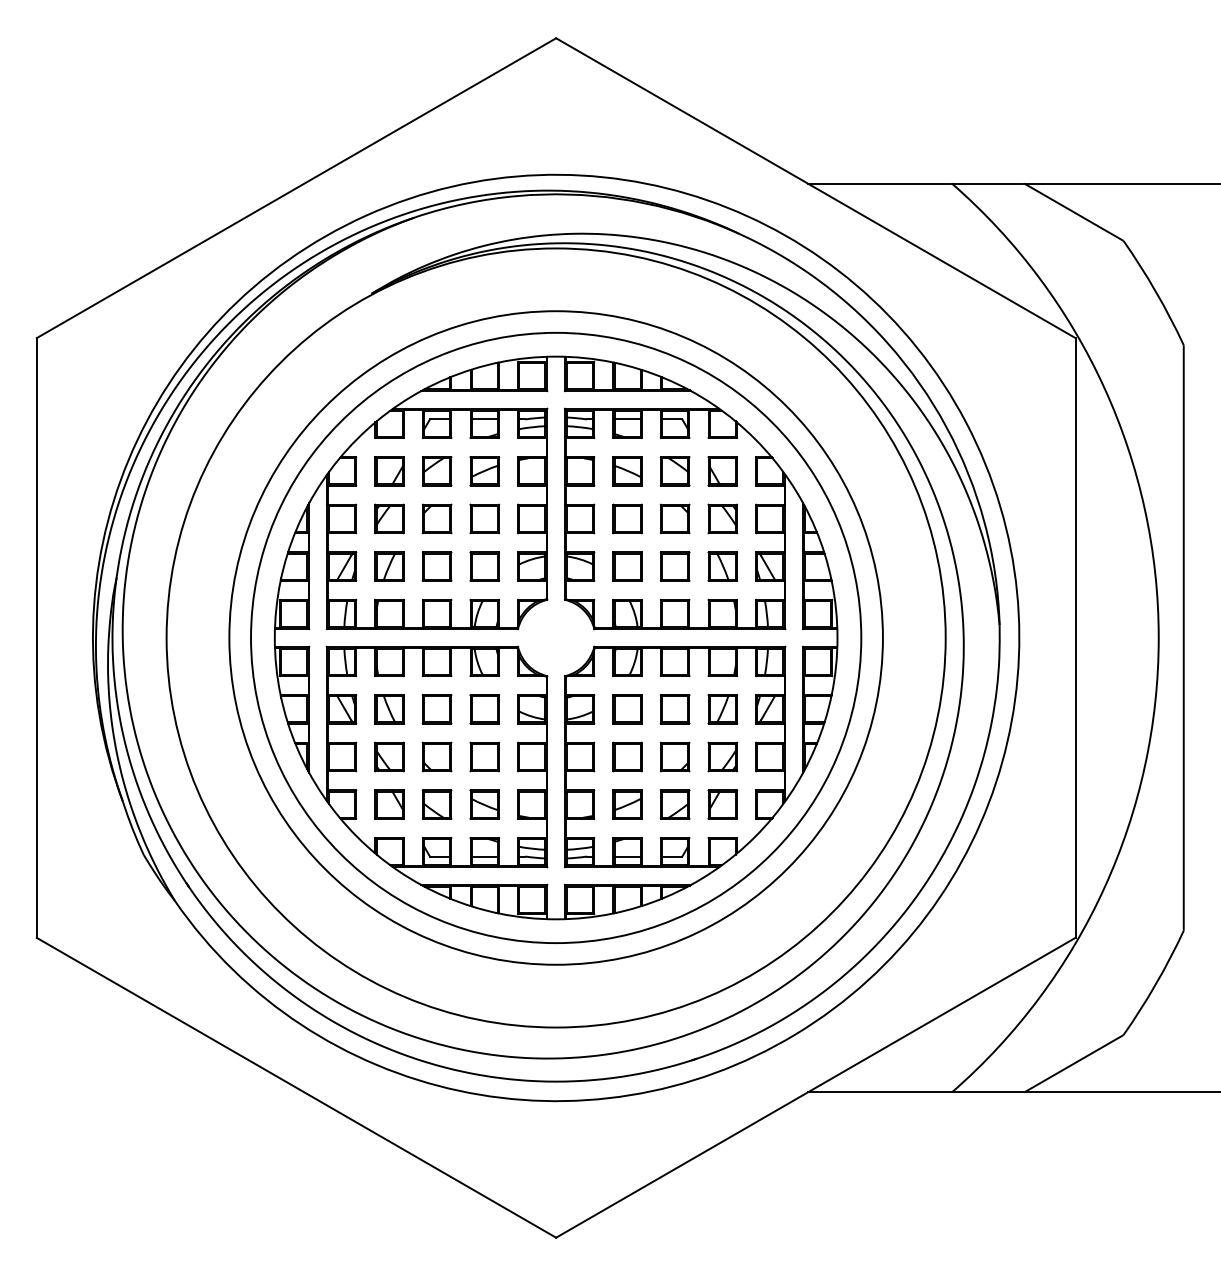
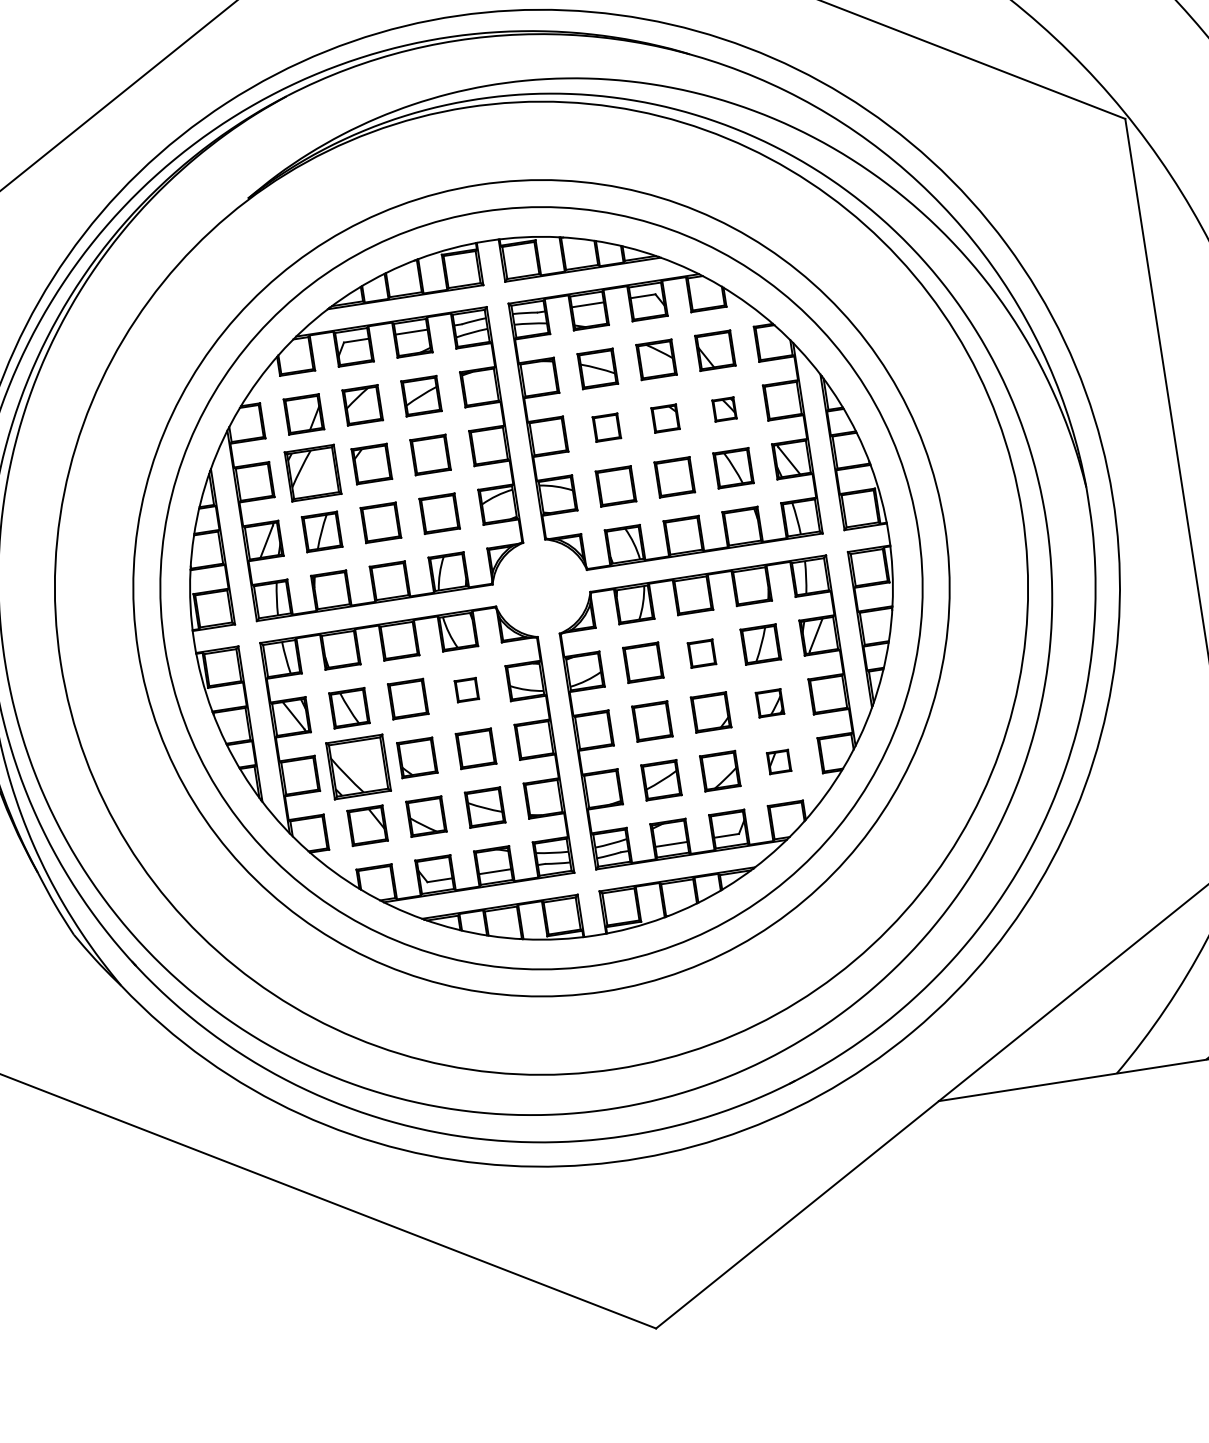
part: (389, 518) -> (312, 472), size x1.4
part: (627, 518) -> (606, 427), size x0.7
part: (674, 518) -> (664, 418), size x0.7
part: (722, 518) -> (723, 408), size x0.6
part: (484, 709) -> (466, 690), size x0.6
part: (674, 709) -> (701, 653), size x0.7
part: (389, 756) -> (358, 766), size x1.6
part: (722, 756) -> (769, 702), size x0.7
part: (722, 804) -> (778, 761), size x0.6

